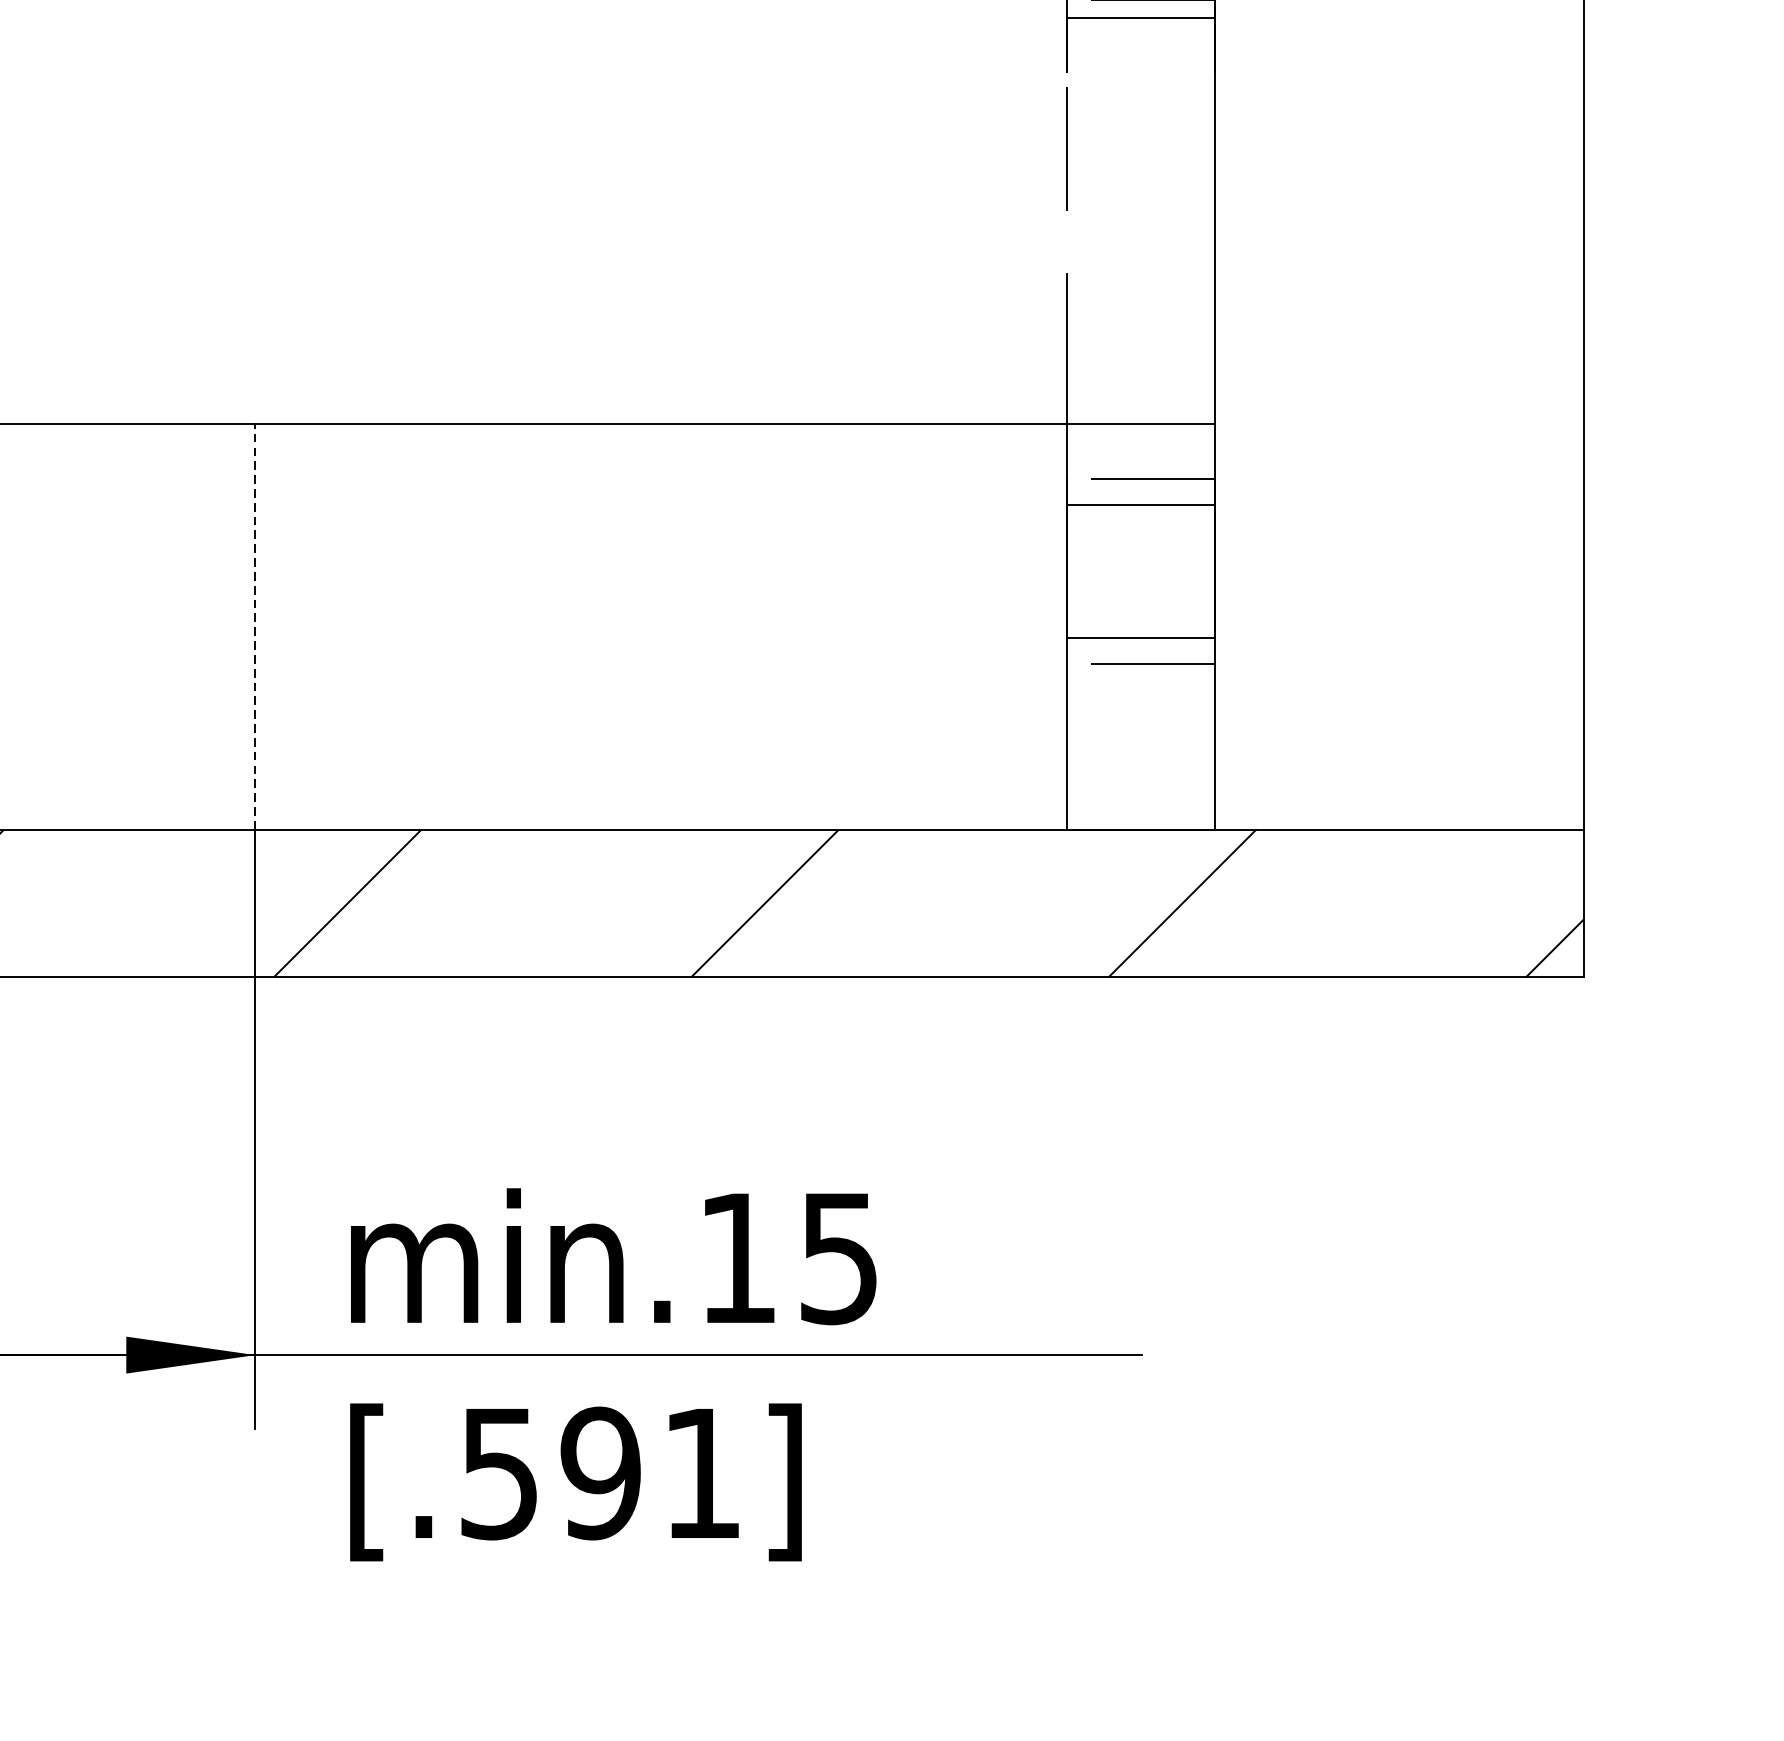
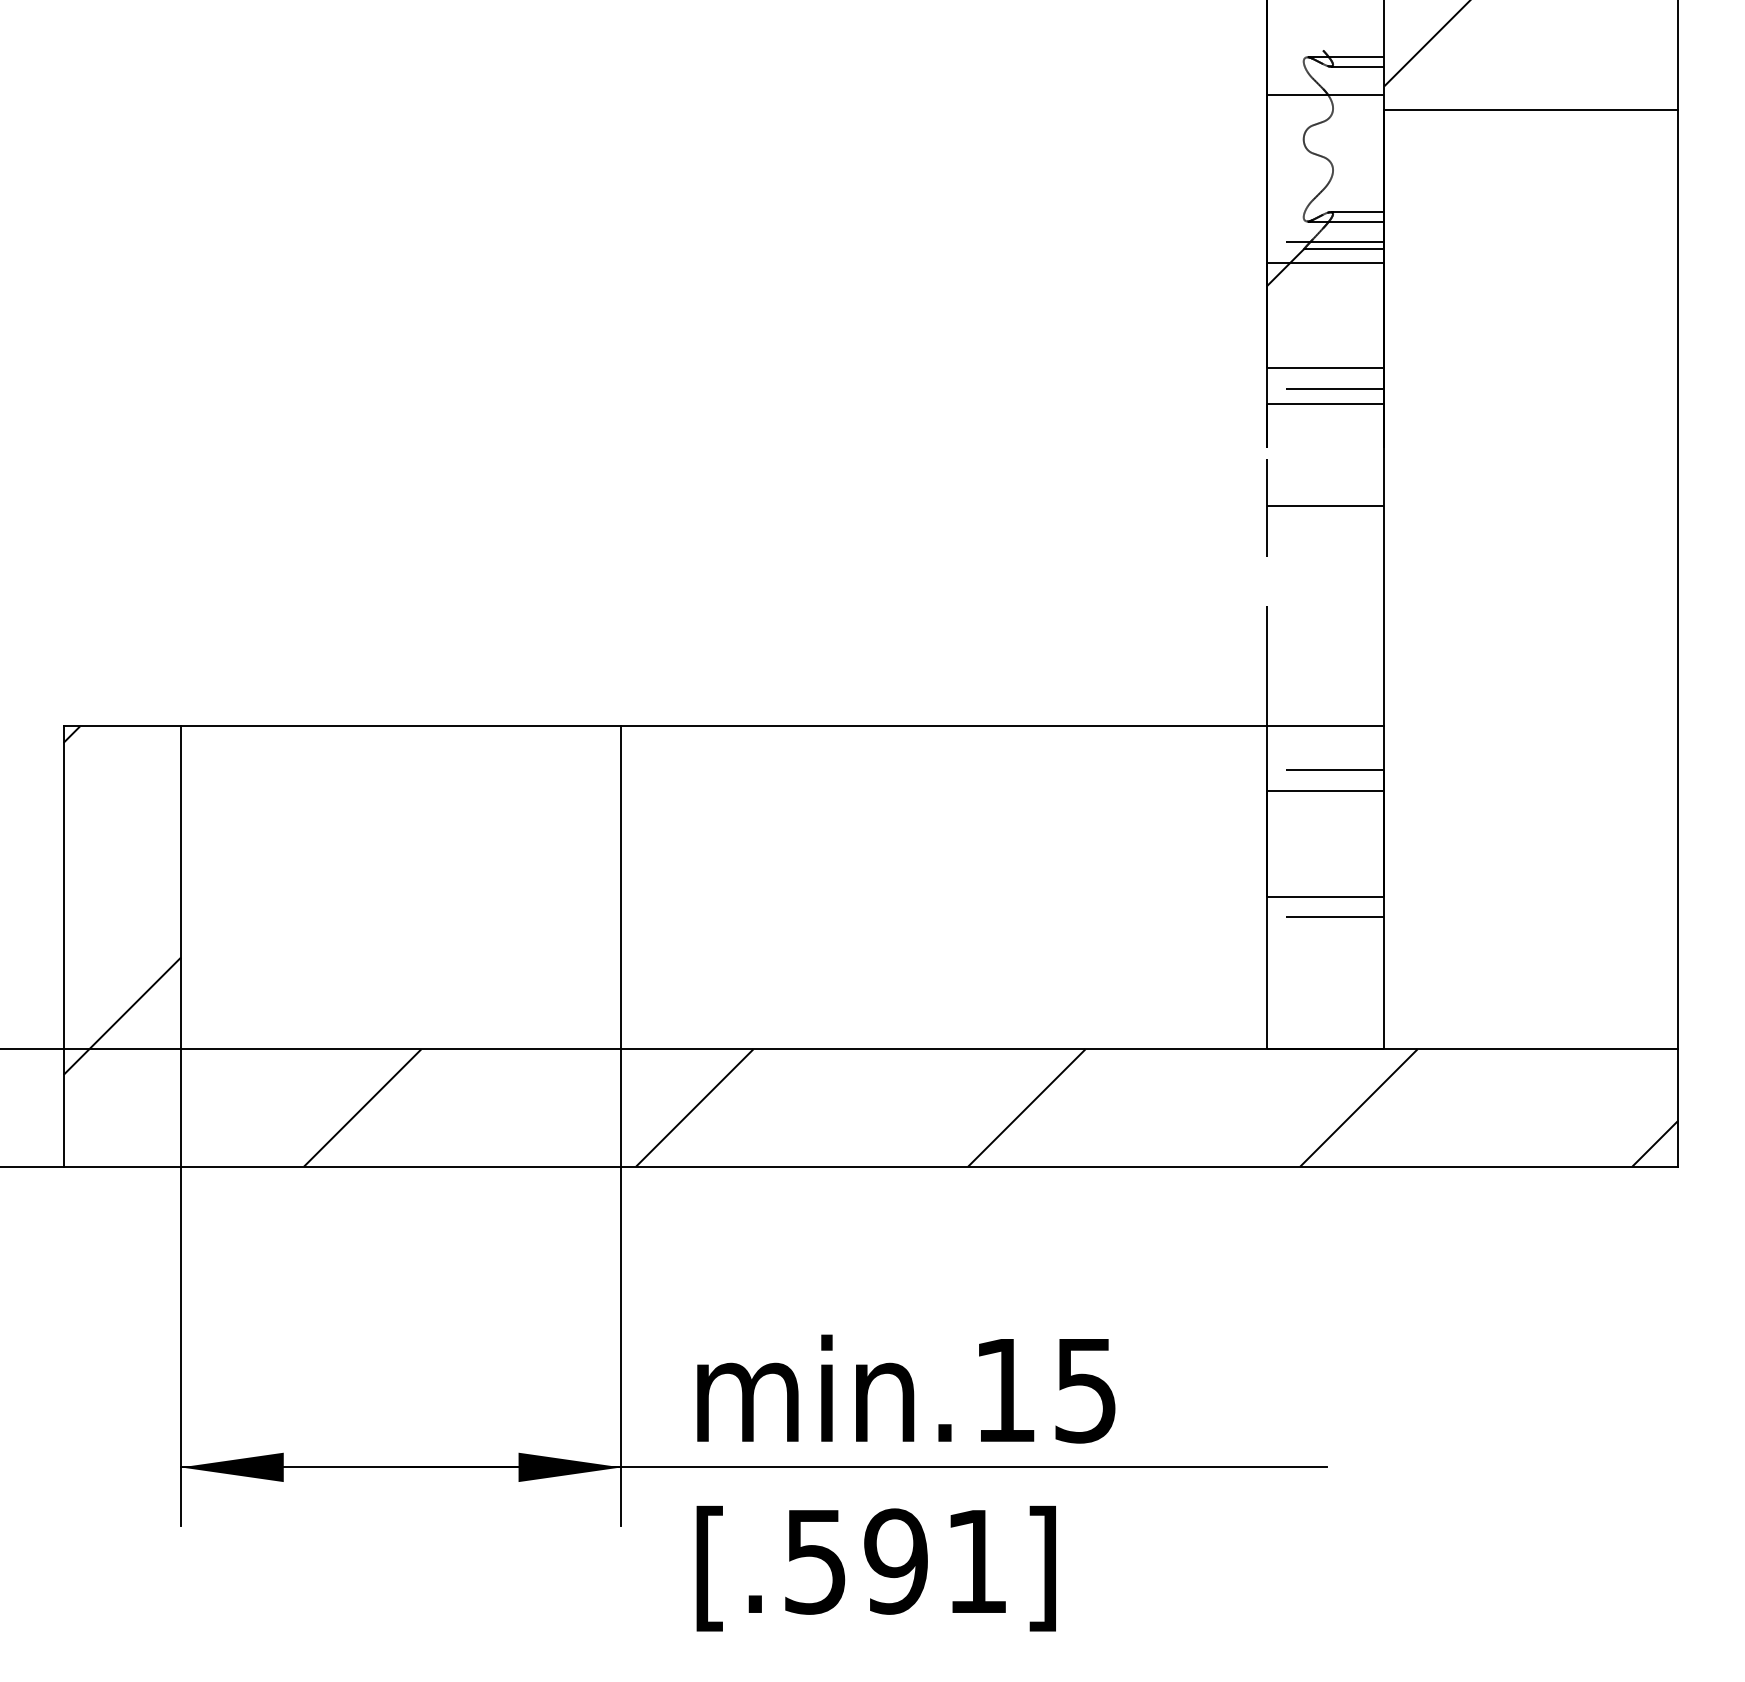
line: (1140, 147) -> (1325, 506), added
line: (255, 626) -> (621, 887), dashed -> solid

